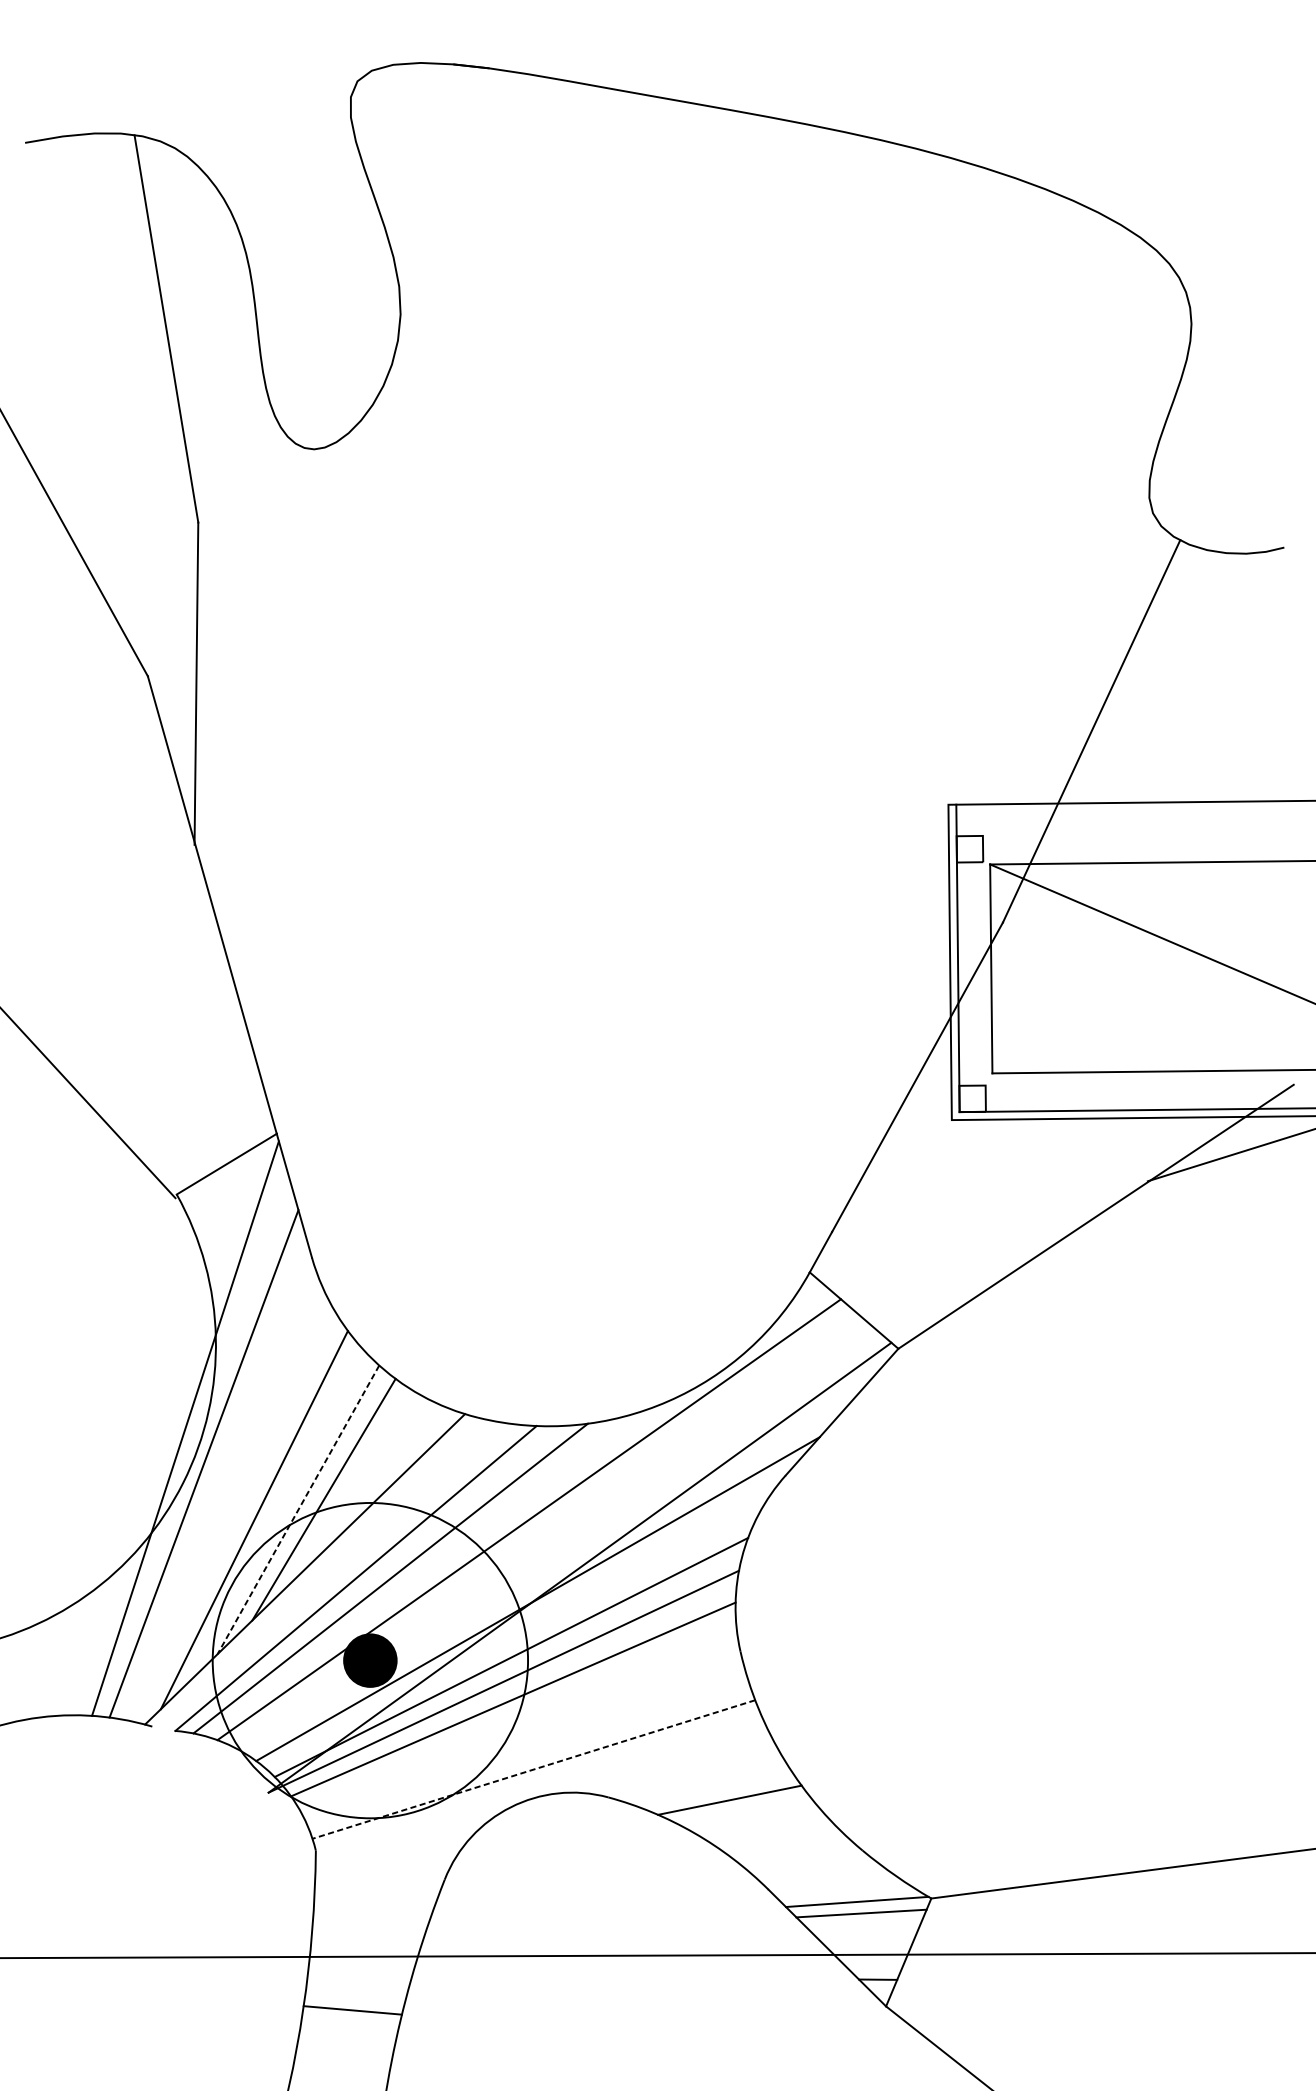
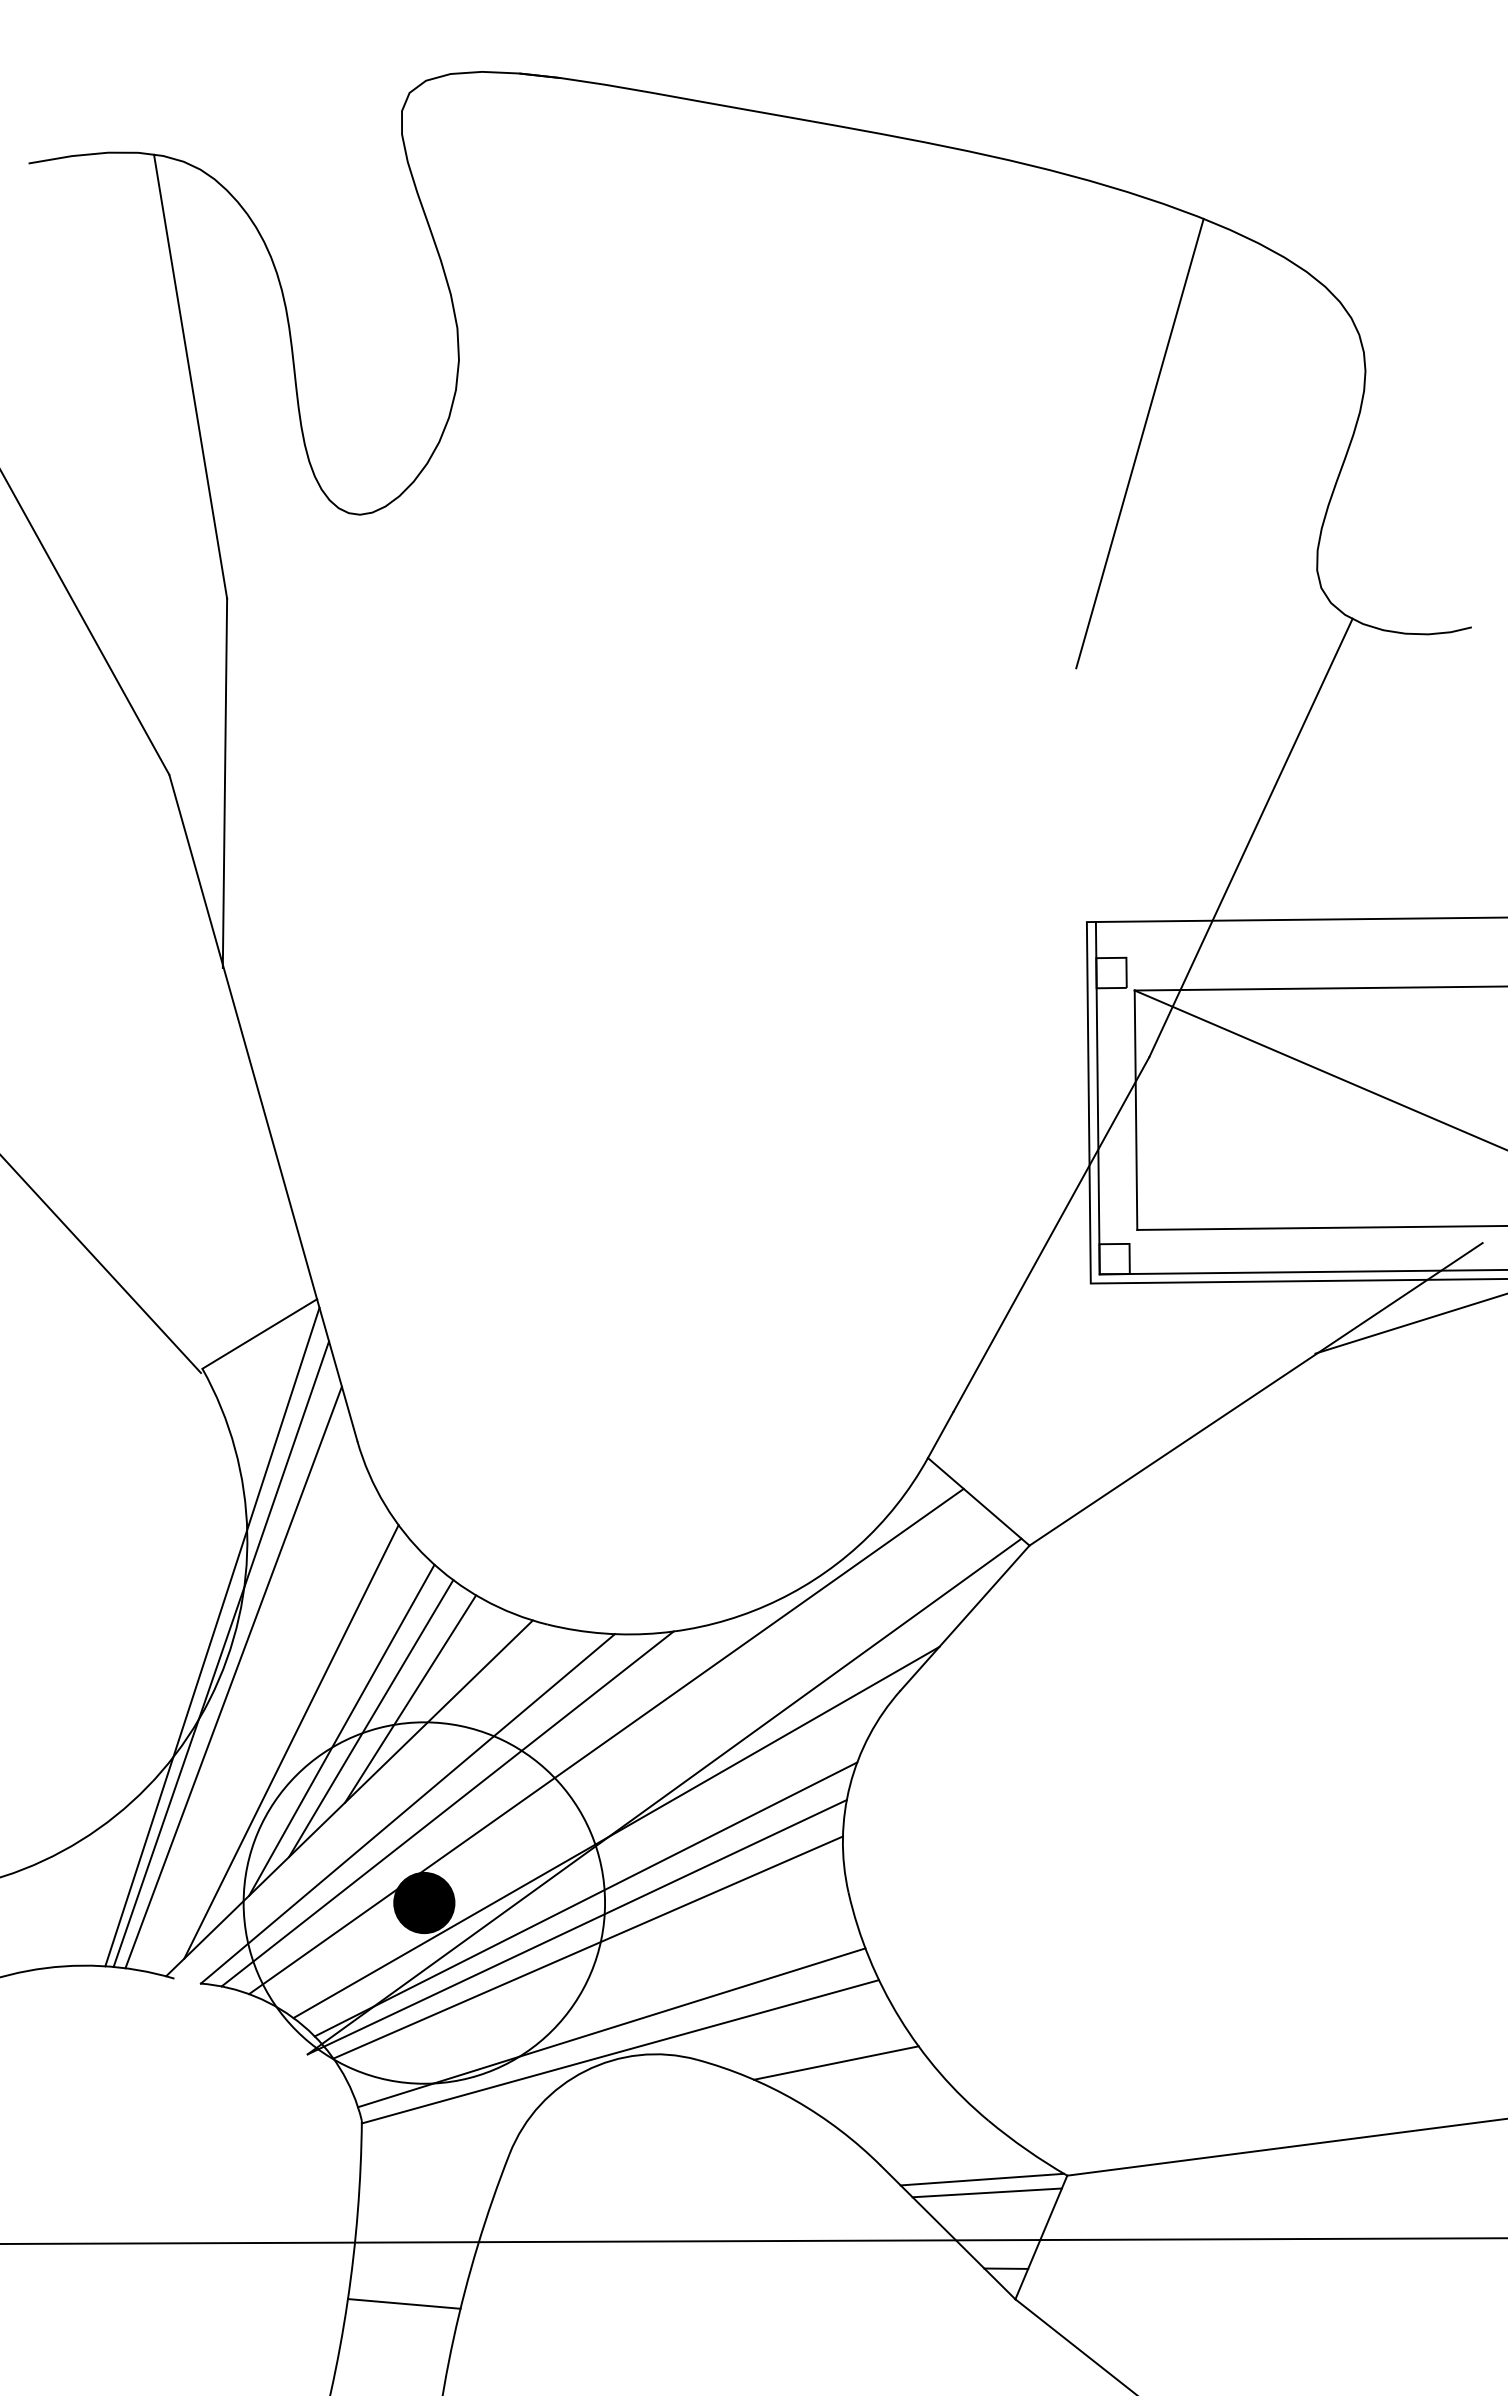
line: (994, 387) -> (1139, 443), added
line: (193, 1442) -> (221, 1653), added
line: (358, 1482) -> (410, 1698), added
line: (298, 1510) -> (341, 1730), dashed -> solid
line: (533, 1769) -> (611, 2027), dashed -> solid
line: (541, 1790) -> (620, 2051), added

